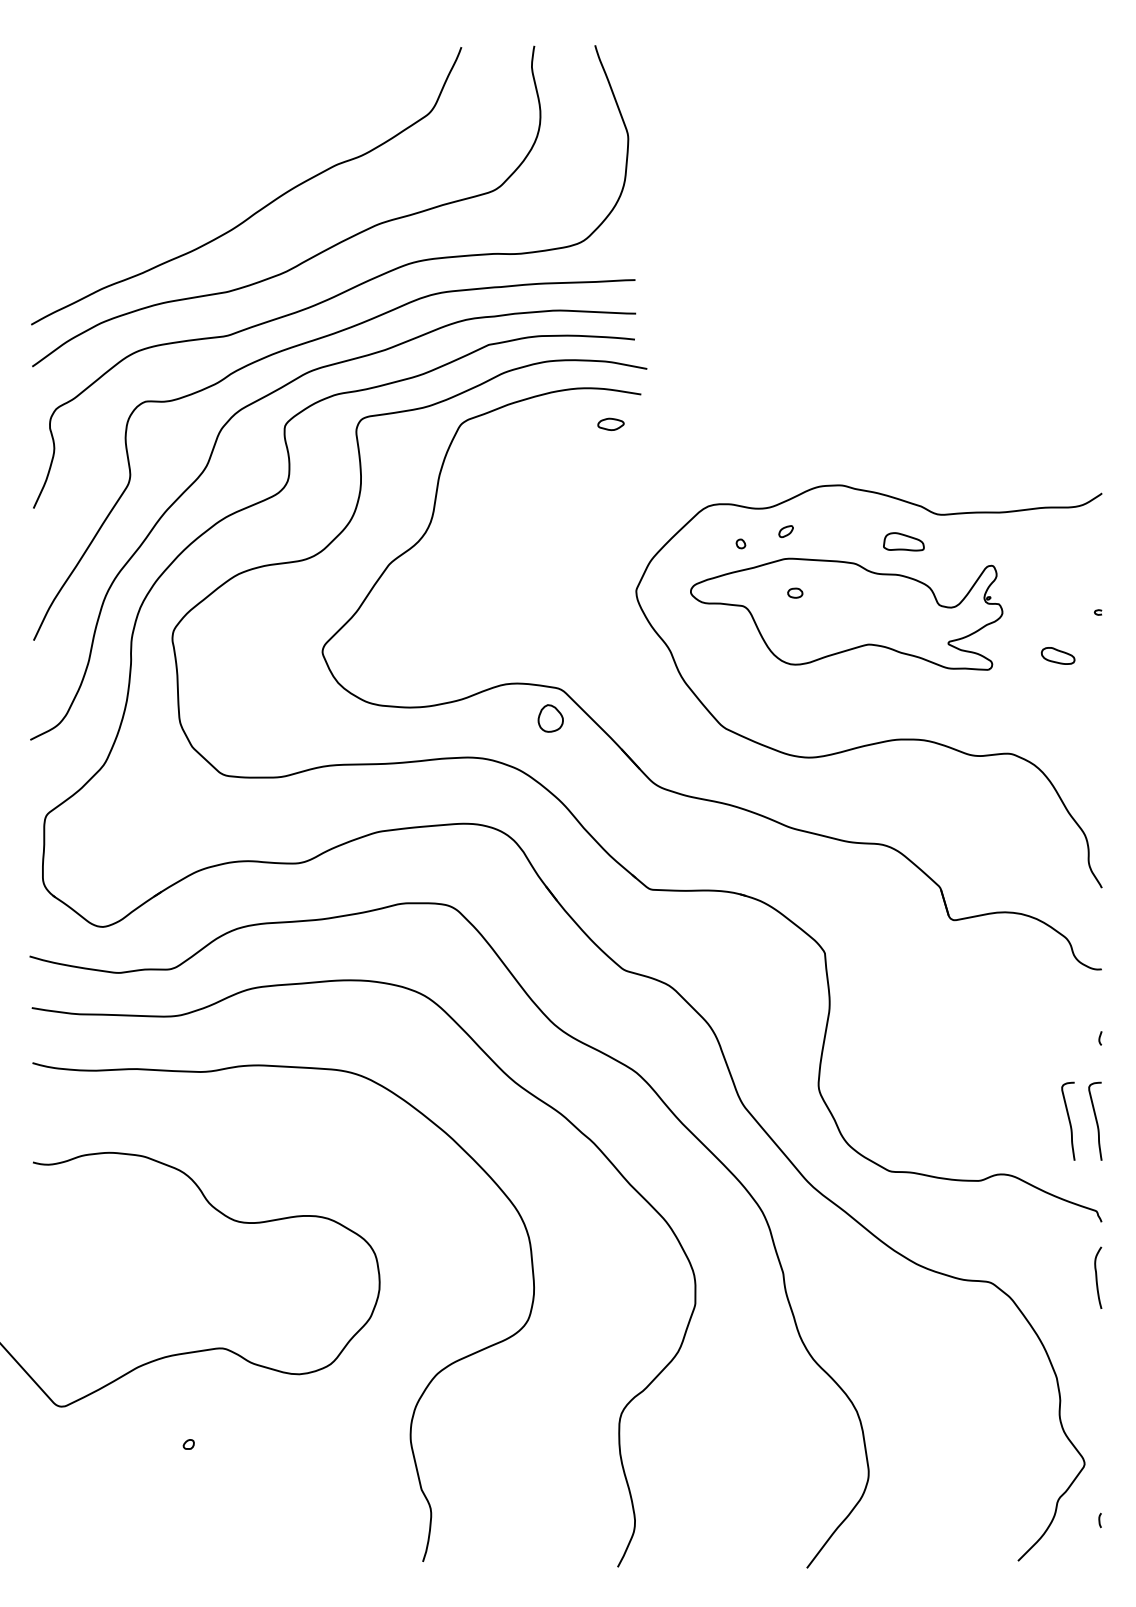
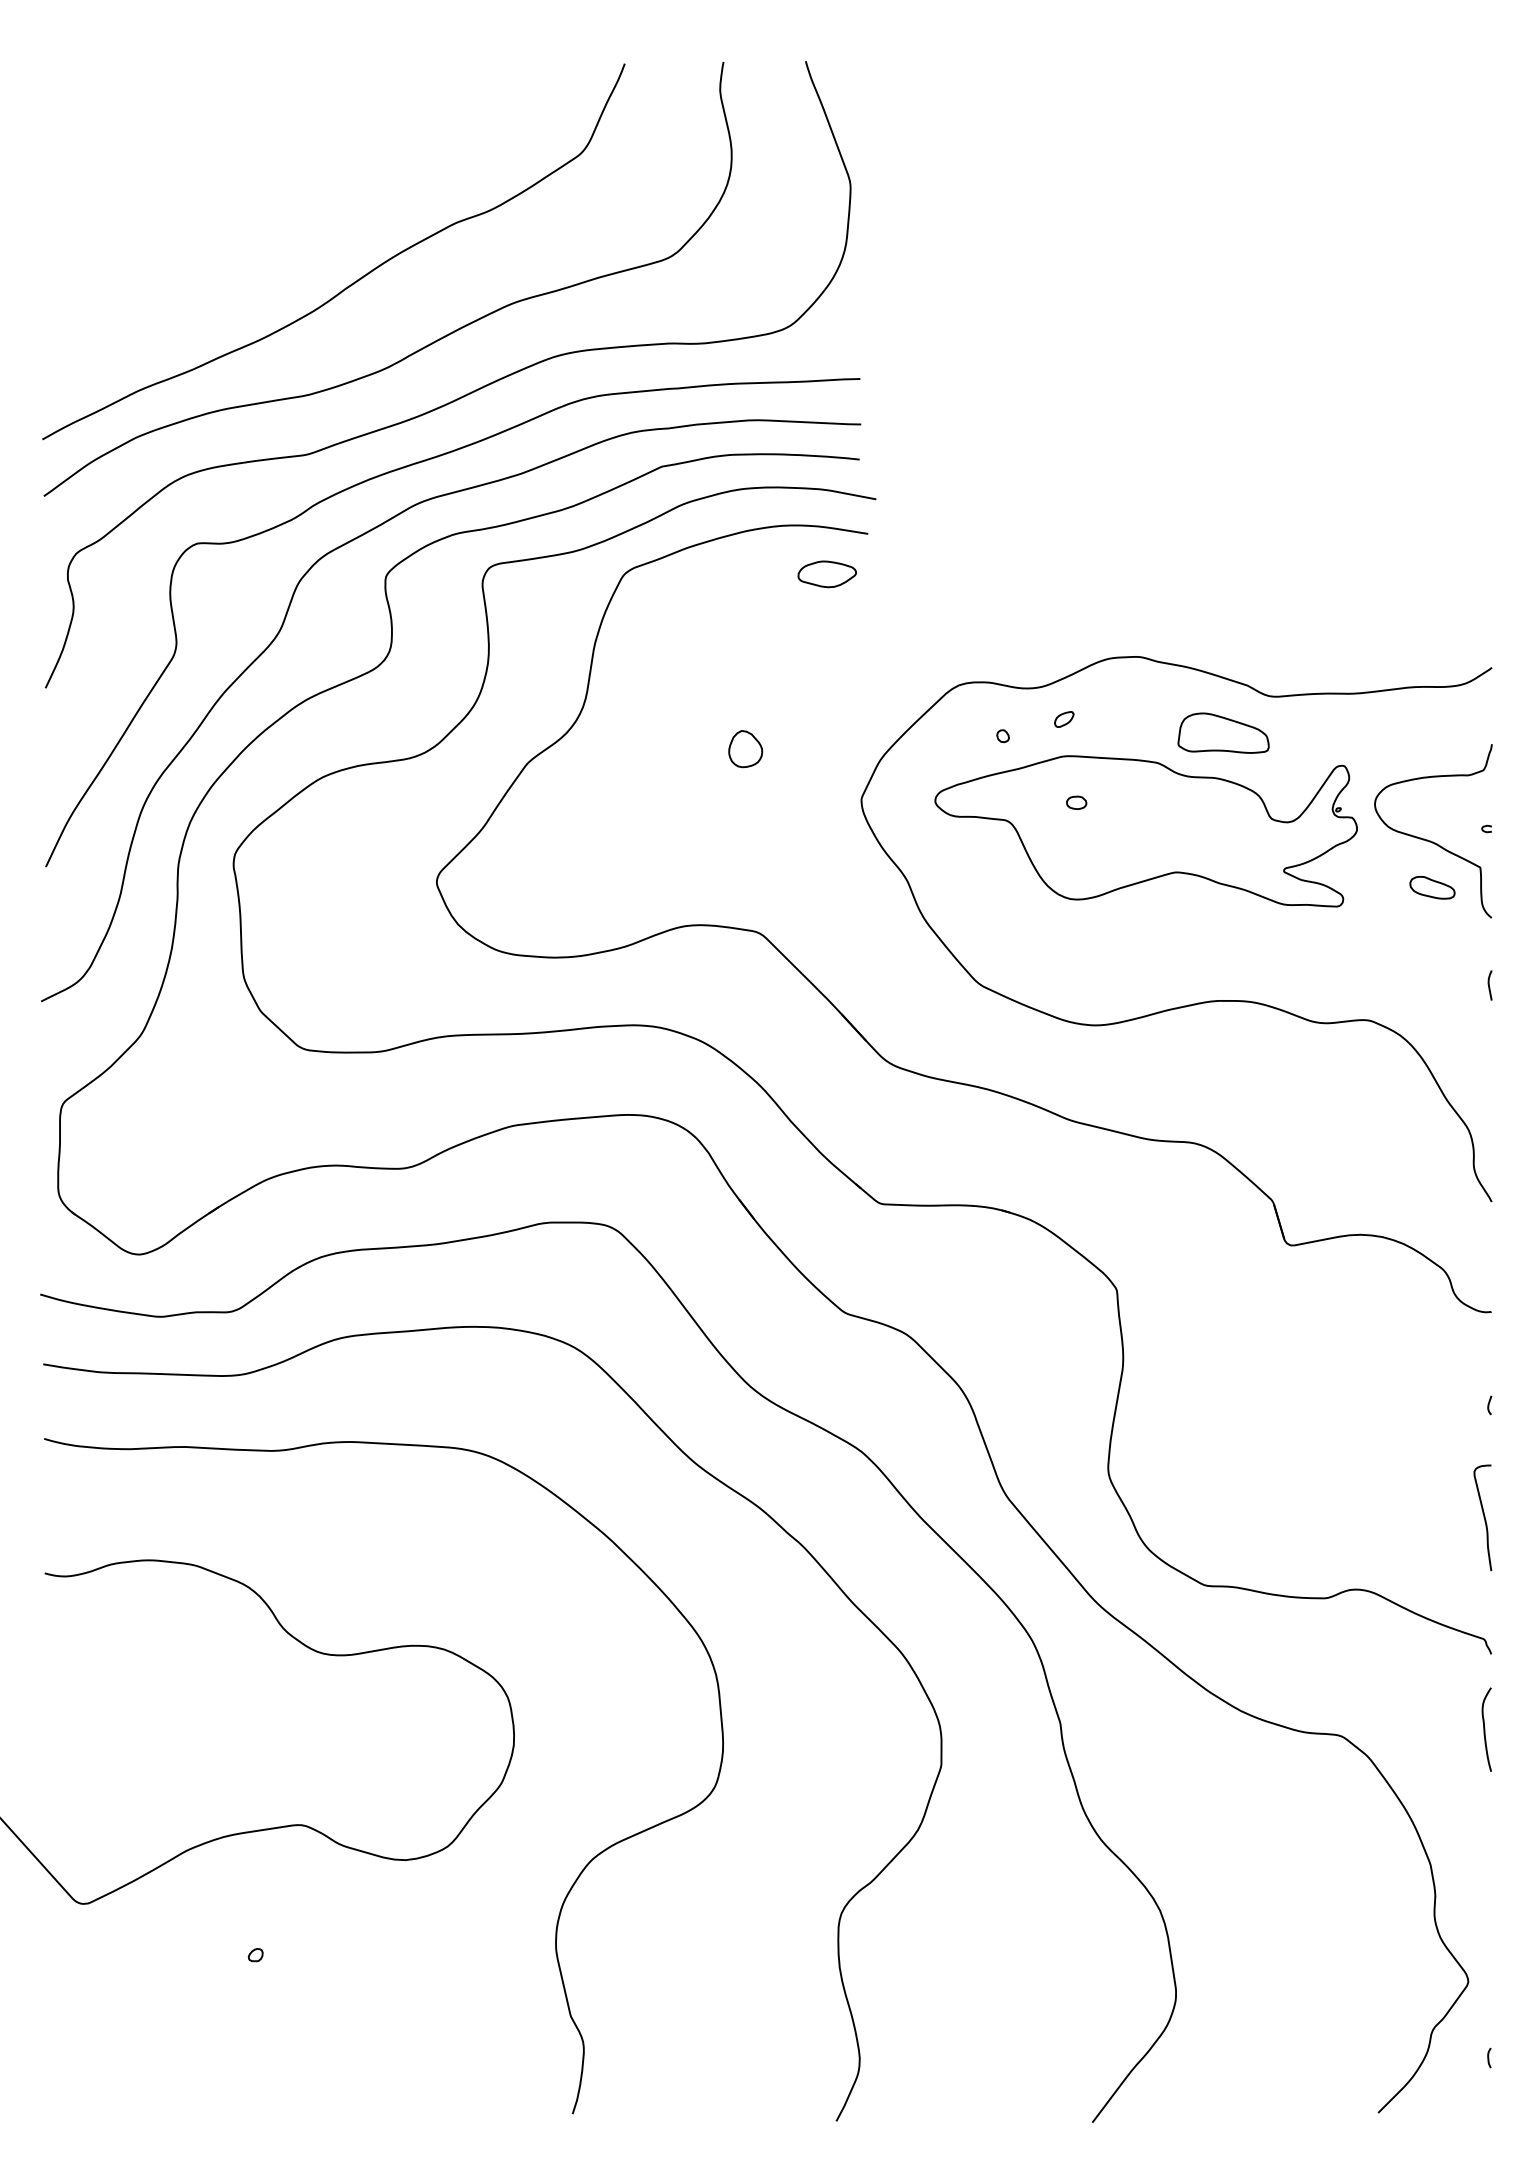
part: (610, 424) -> (826, 574), size x1.67
part: (903, 541) -> (1223, 732), size x1.67
curve: (1056, 620) -> (1430, 839), added
part: (550, 718) -> (745, 749), moved
curve: (1100, 727) -> (1489, 984), added
curve: (1068, 1120) -> (1446, 1516), removed

